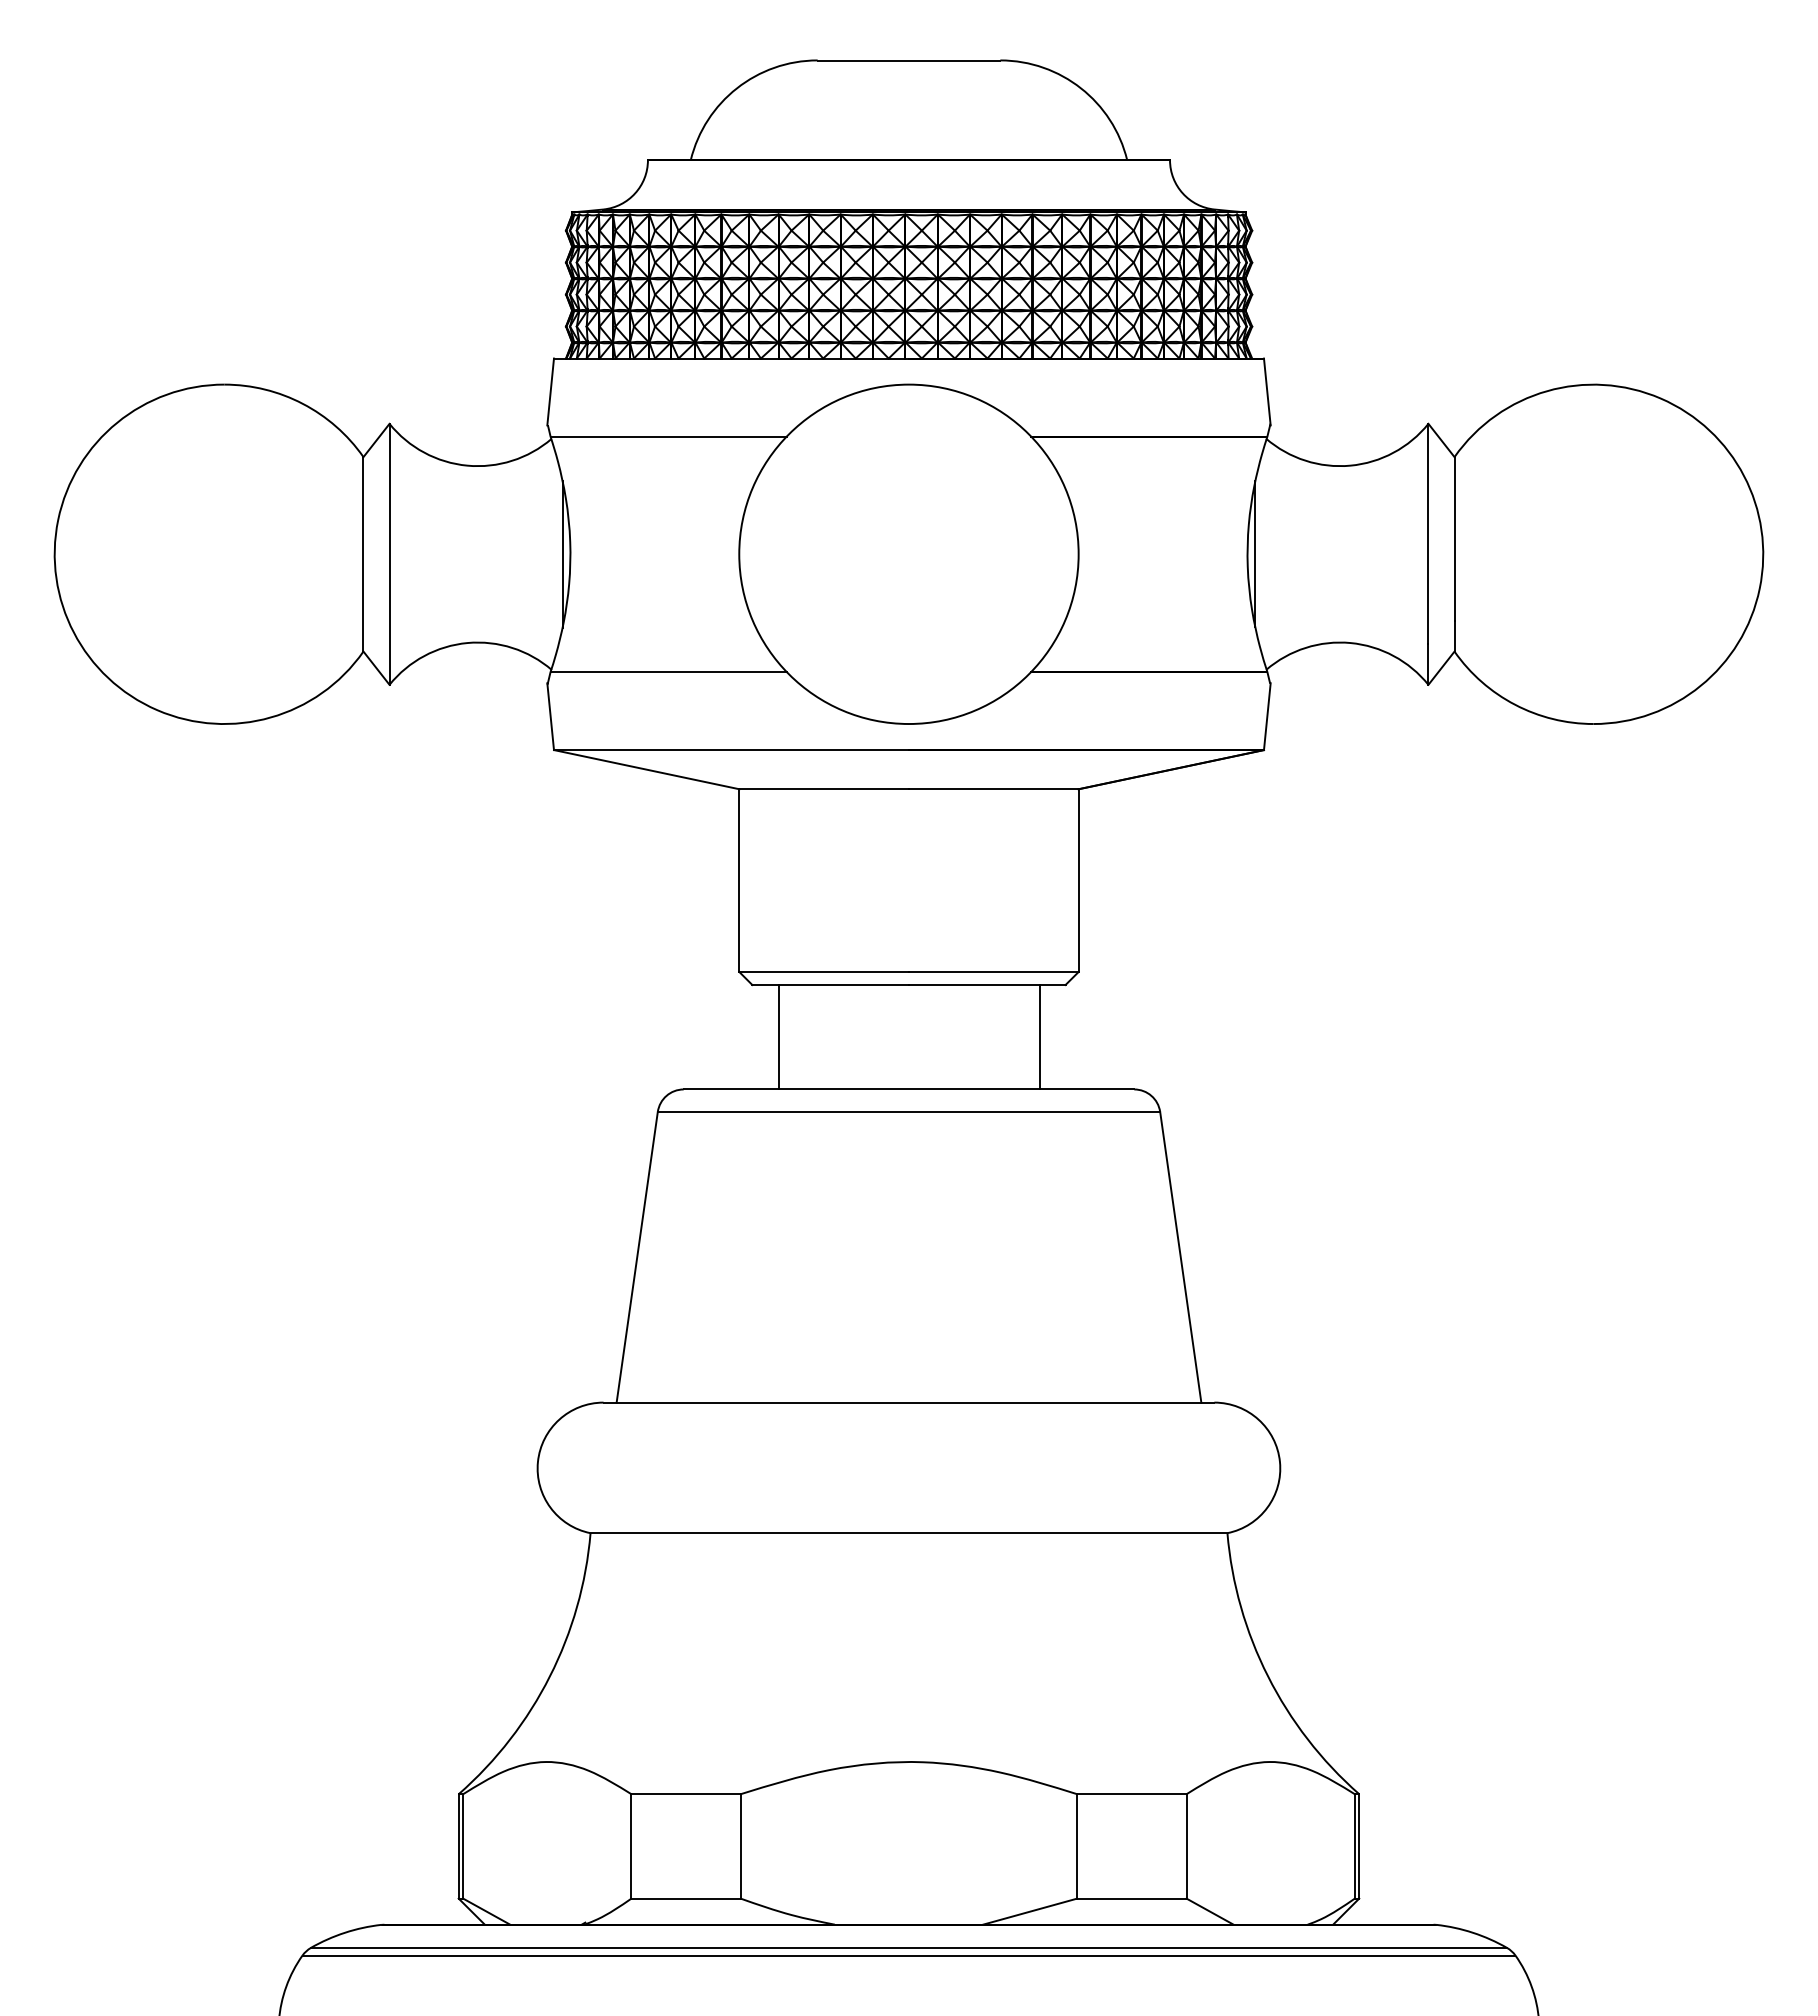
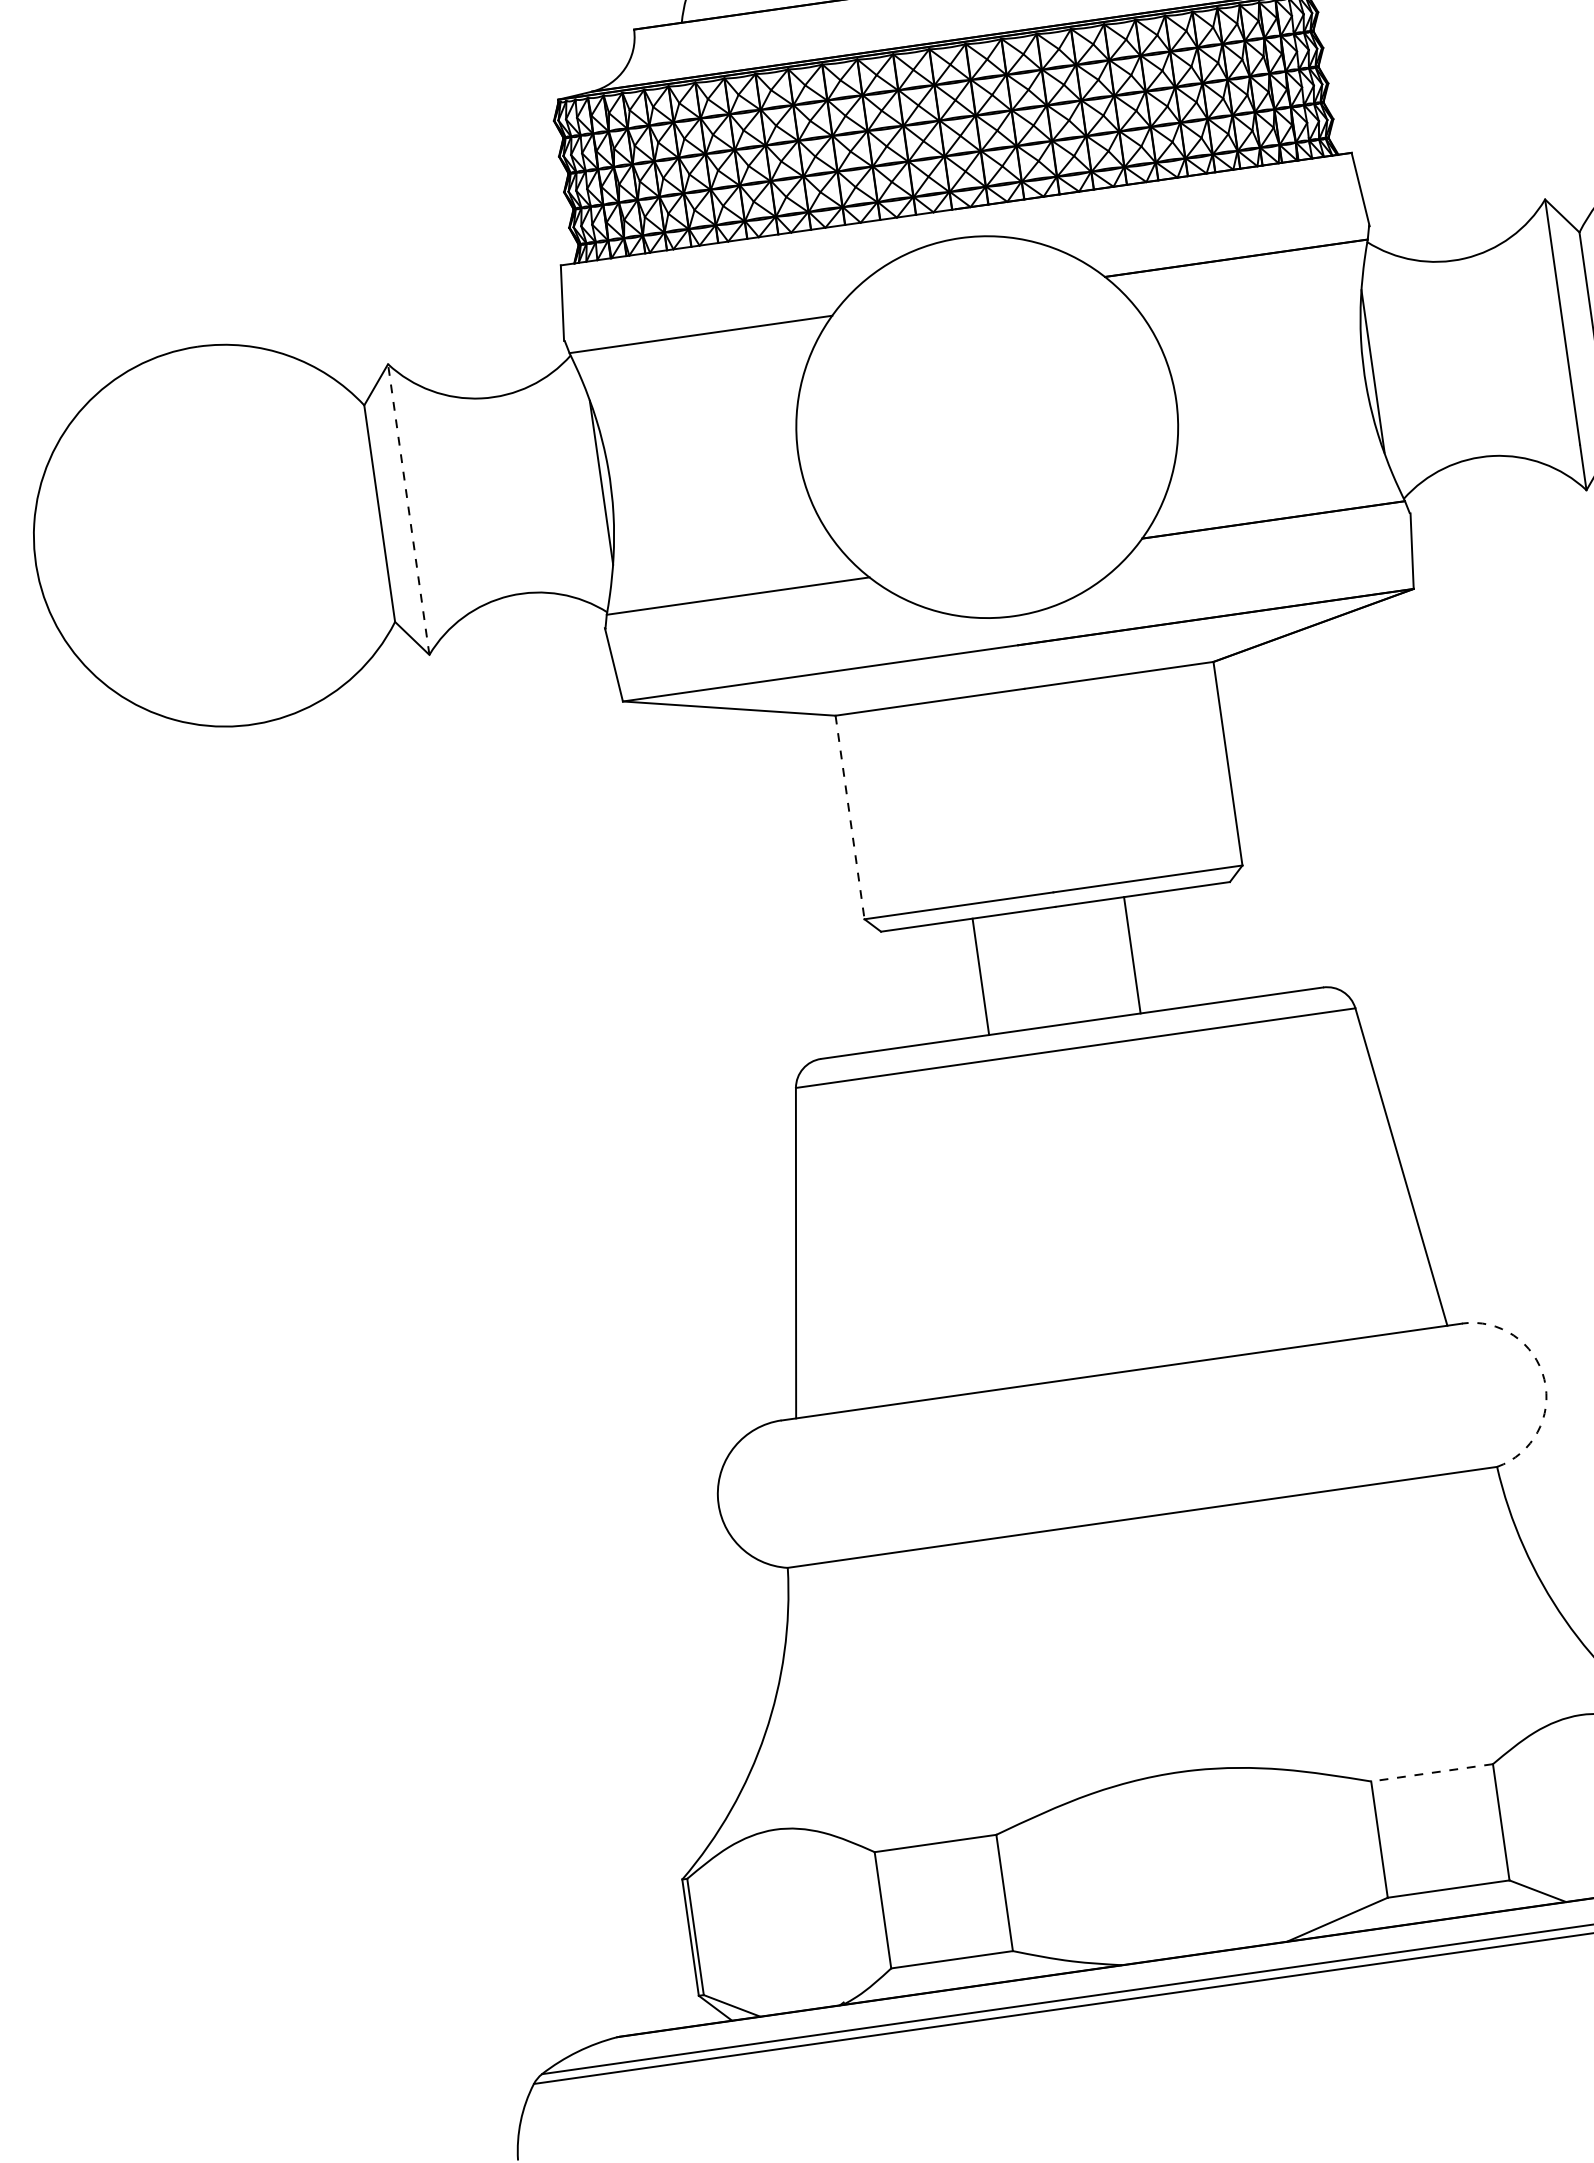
line: (389, 553) -> (408, 508), solid -> dashed
line: (739, 881) -> (850, 818), solid -> dashed
line: (778, 1037) -> (980, 977), moved
line: (1039, 1037) -> (1132, 955), moved
arc: (1279, 1461) -> (1543, 1378), solid -> dashed
line: (1131, 1794) -> (1431, 1773), solid -> dashed

